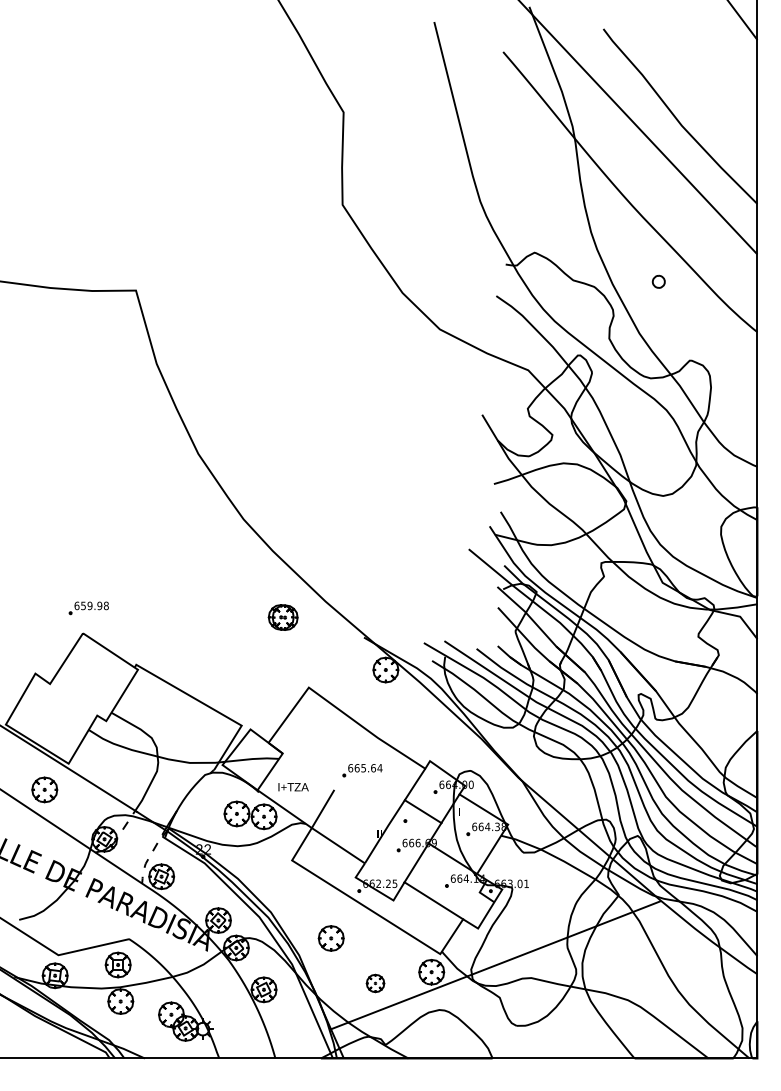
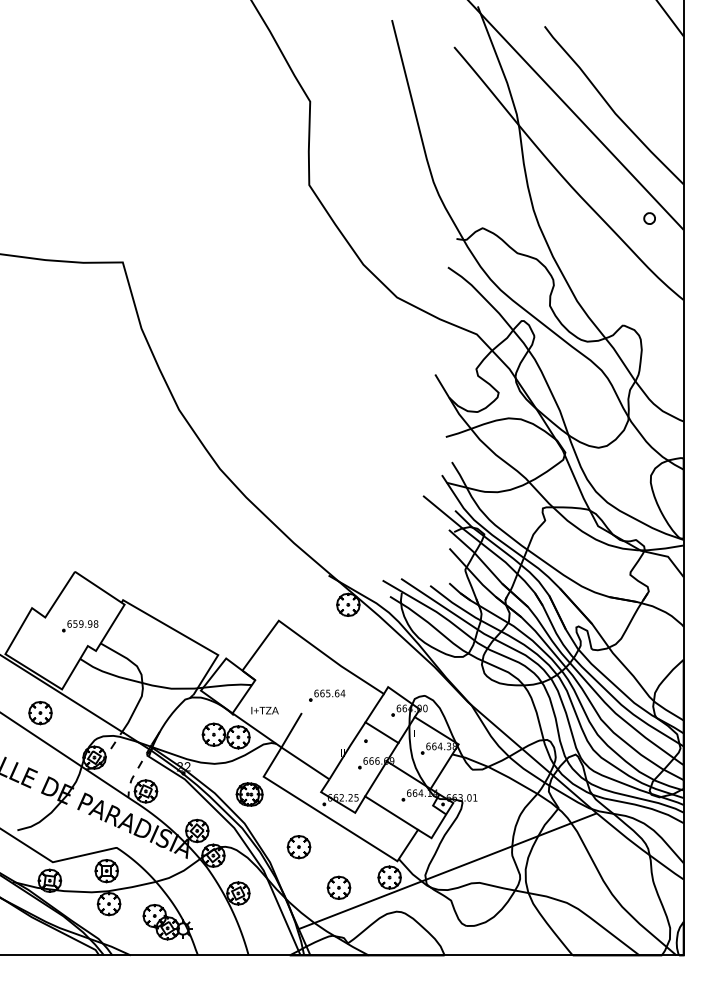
part: (658, 281) -> (649, 218), moved
part: (89, 608) -> (80, 626), moved
part: (283, 617) -> (249, 794), moved
part: (374, 983) -> (338, 887), size x1.43

